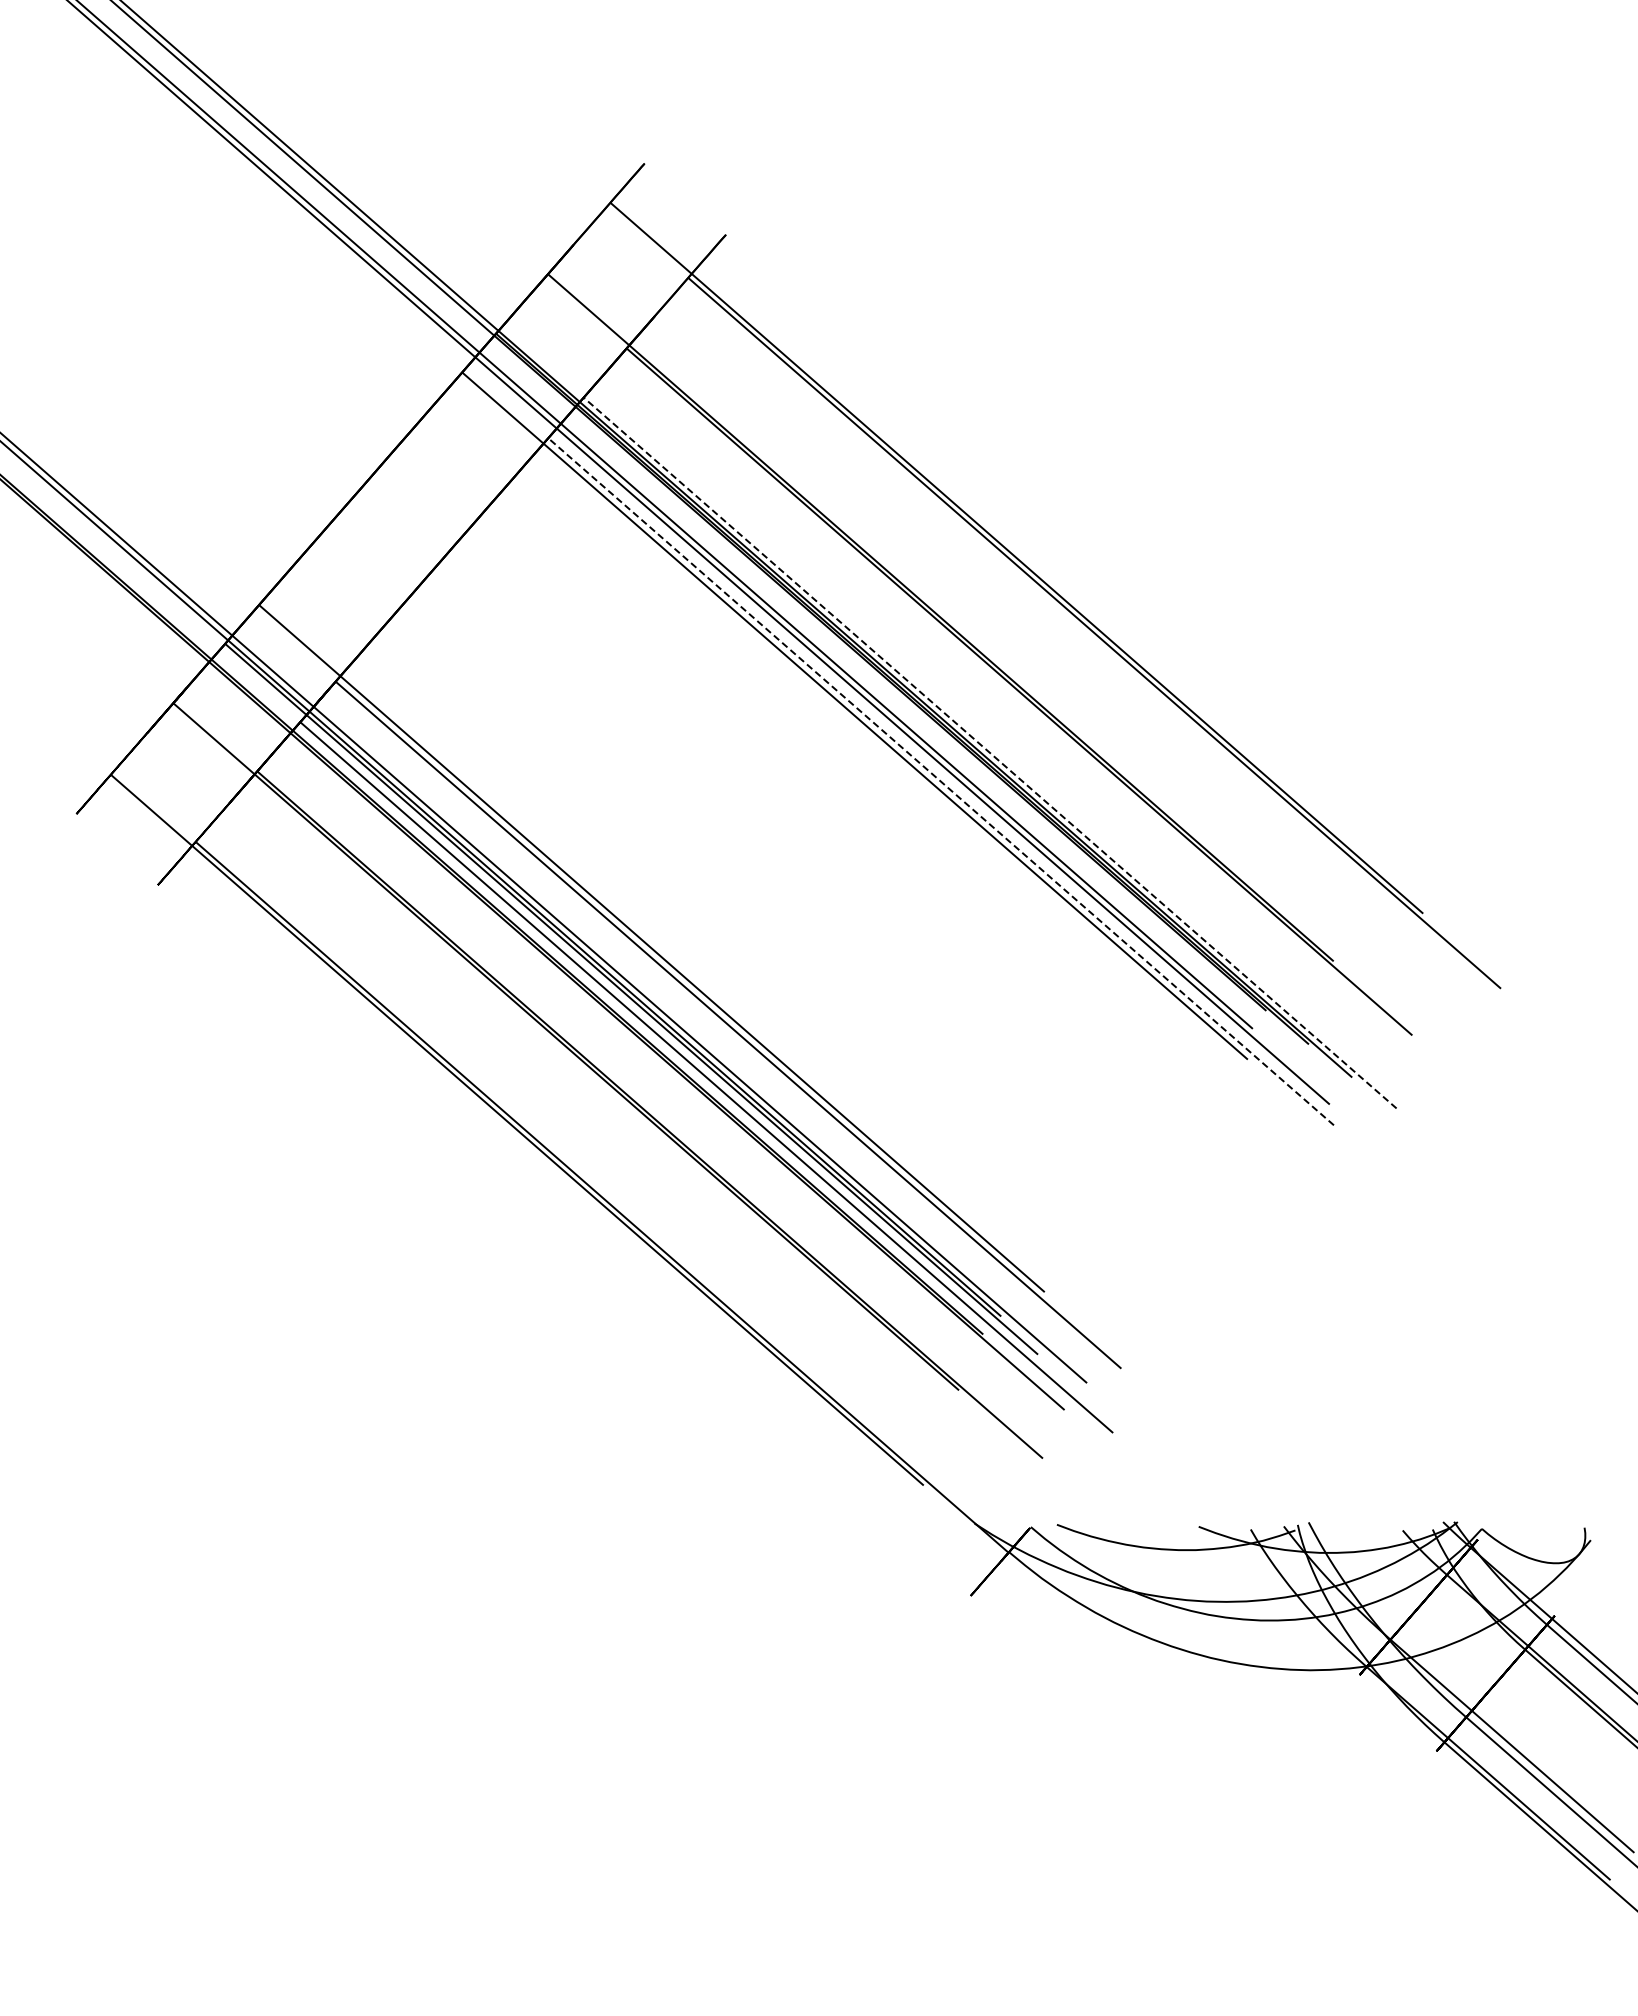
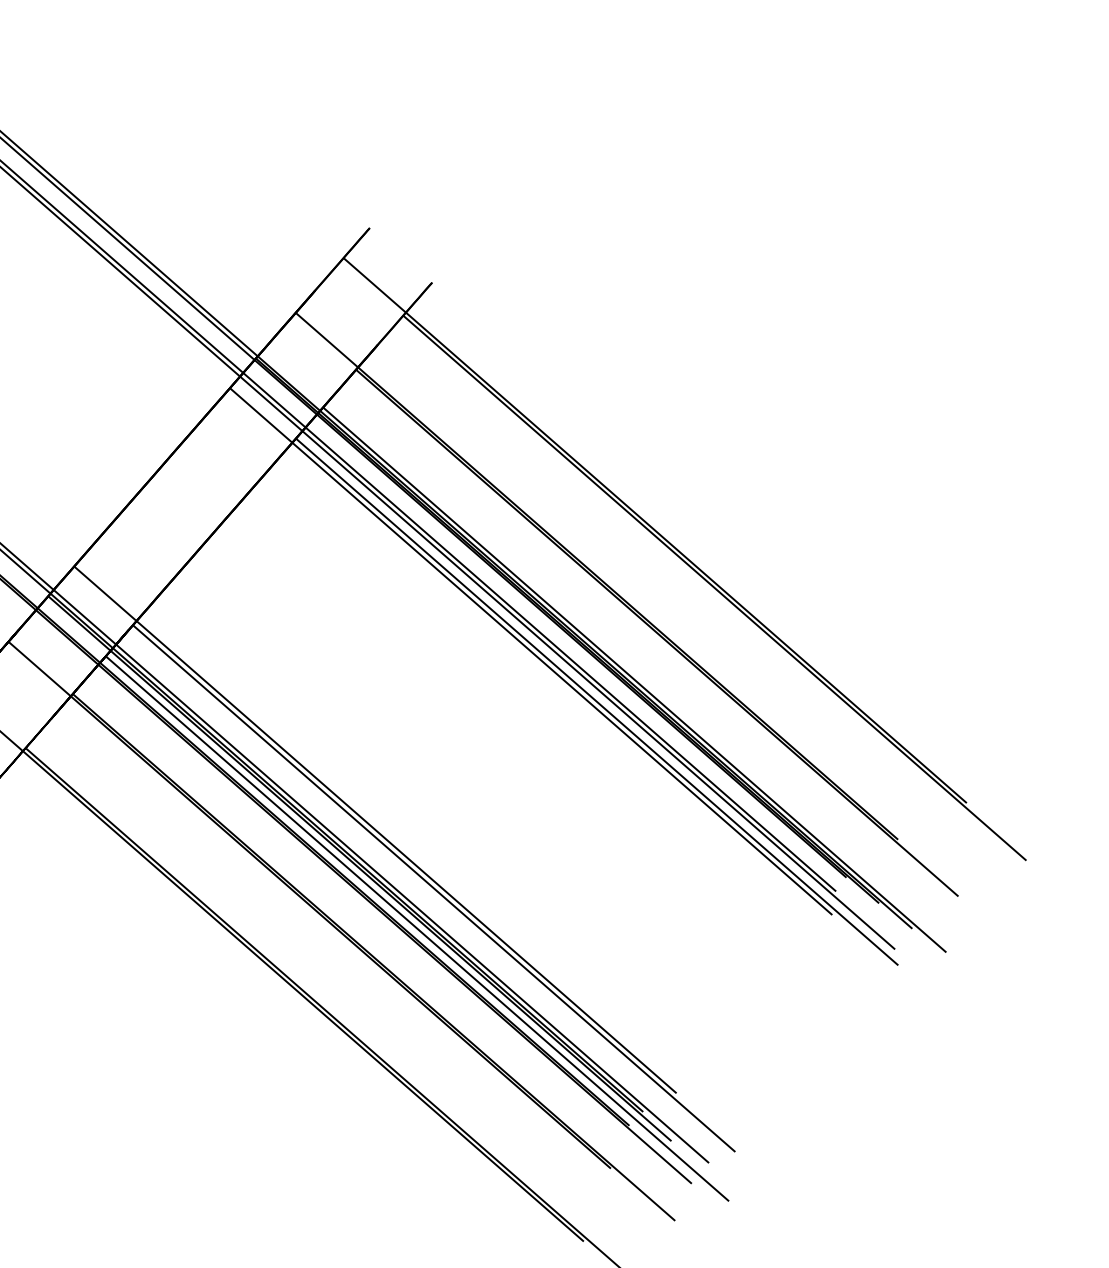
line: (990, 753) -> (635, 680), dashed -> solid
line: (941, 781) -> (597, 701), dashed -> solid

